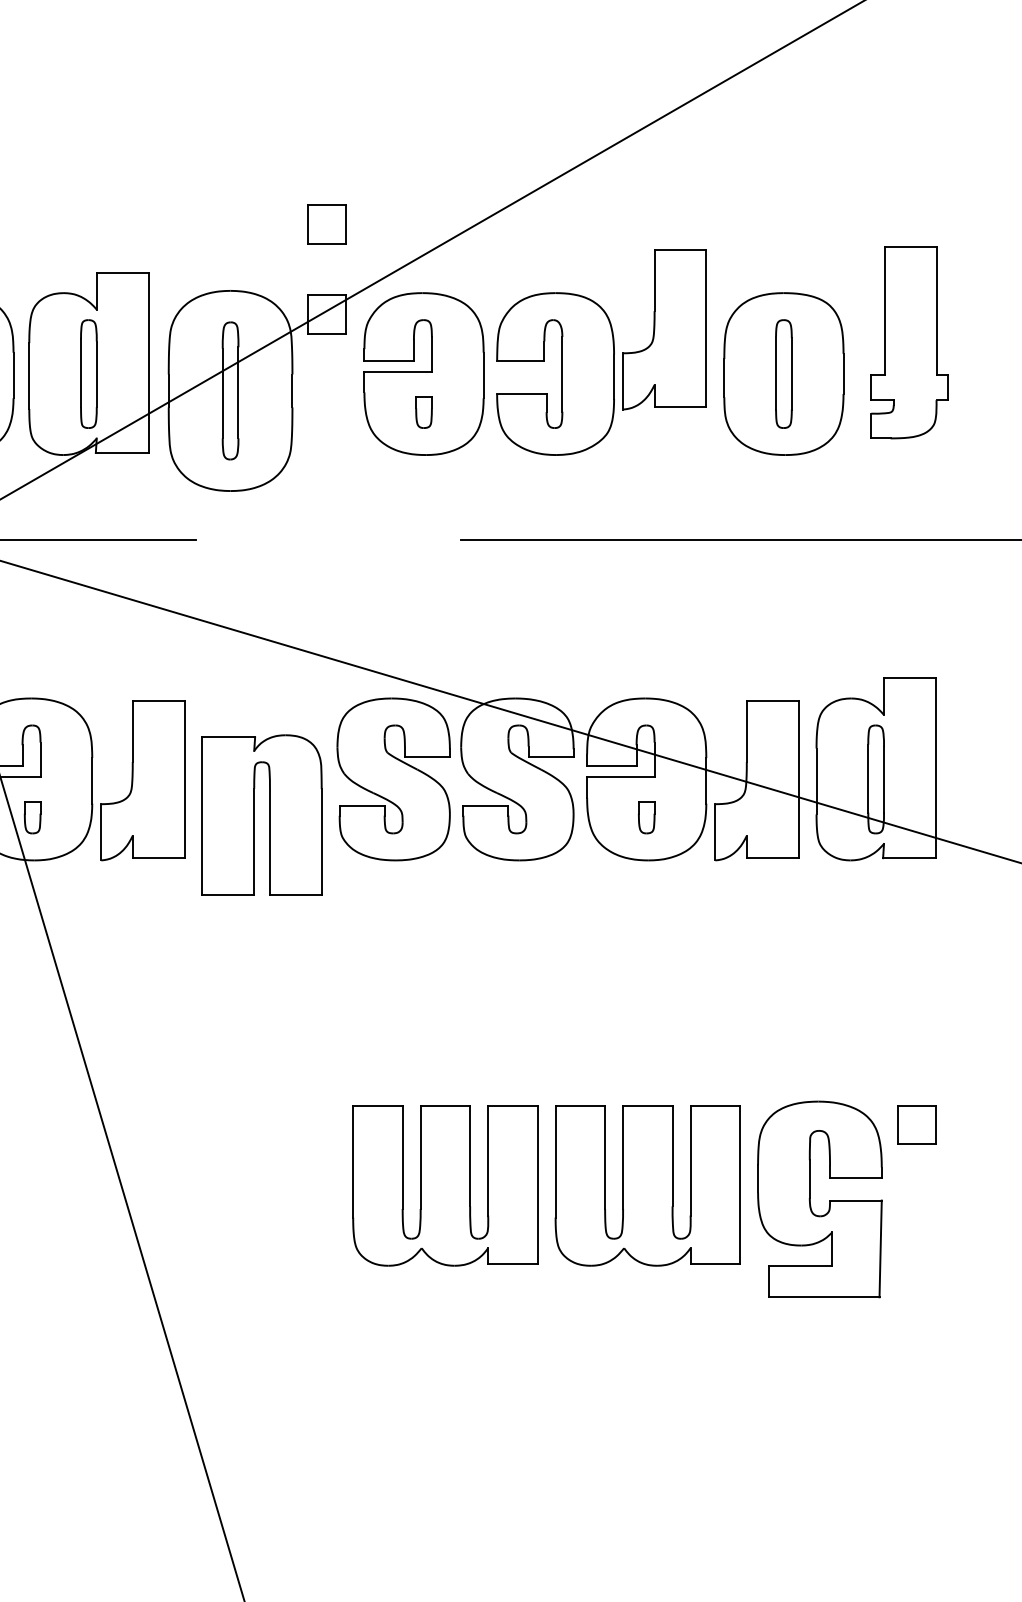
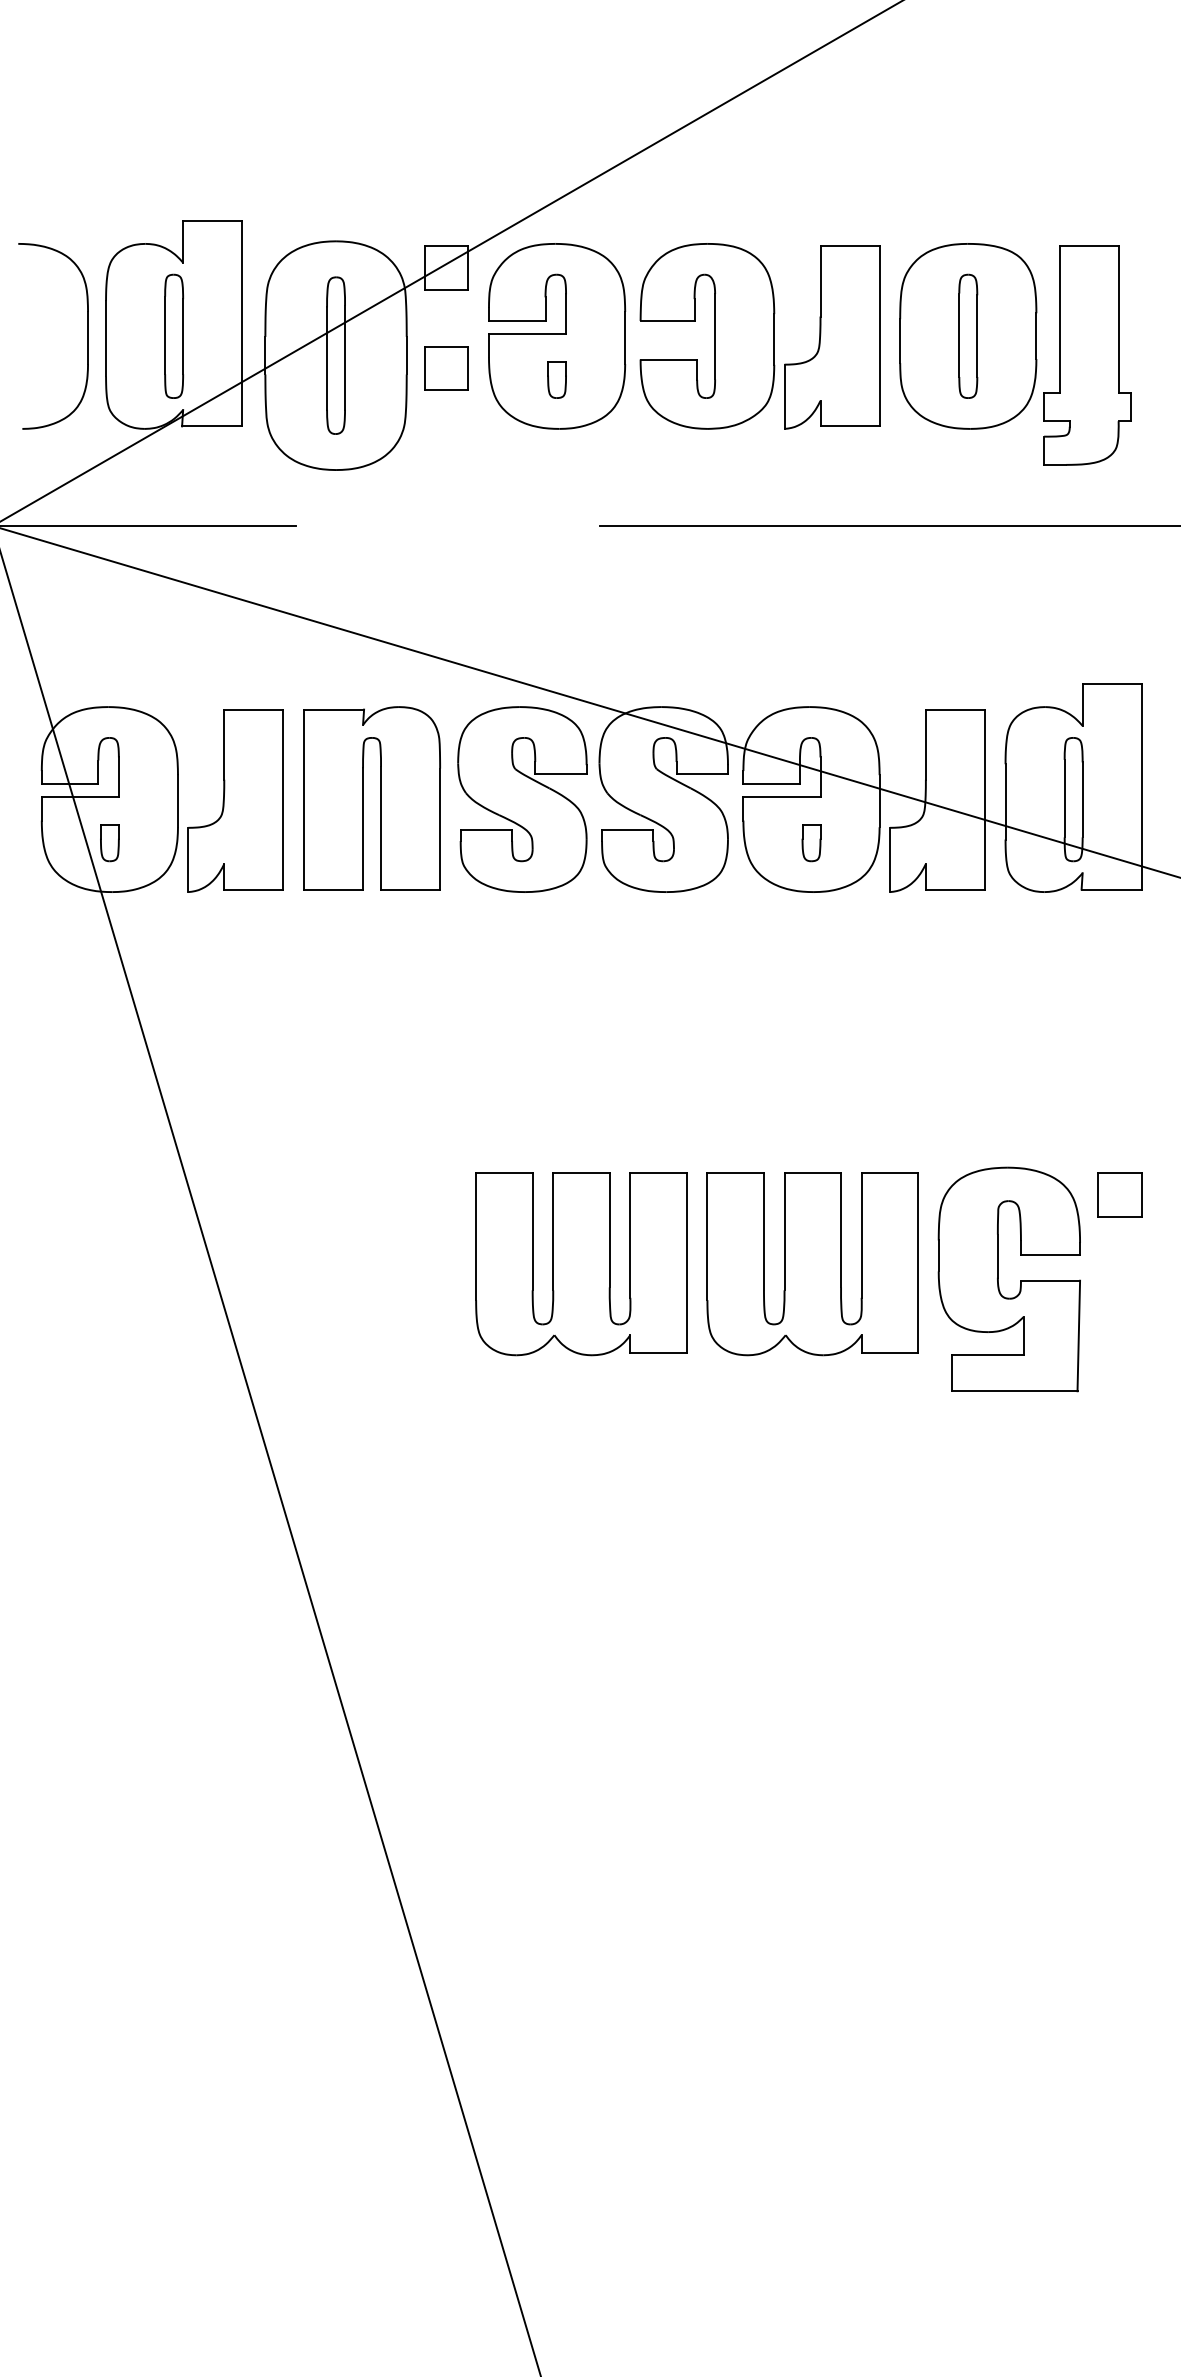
part: (327, 224) -> (446, 368), moved
part: (665, 329) -> (832, 337), moved
part: (909, 342) -> (1087, 355), moved
part: (254, 815) -> (363, 798), moved

